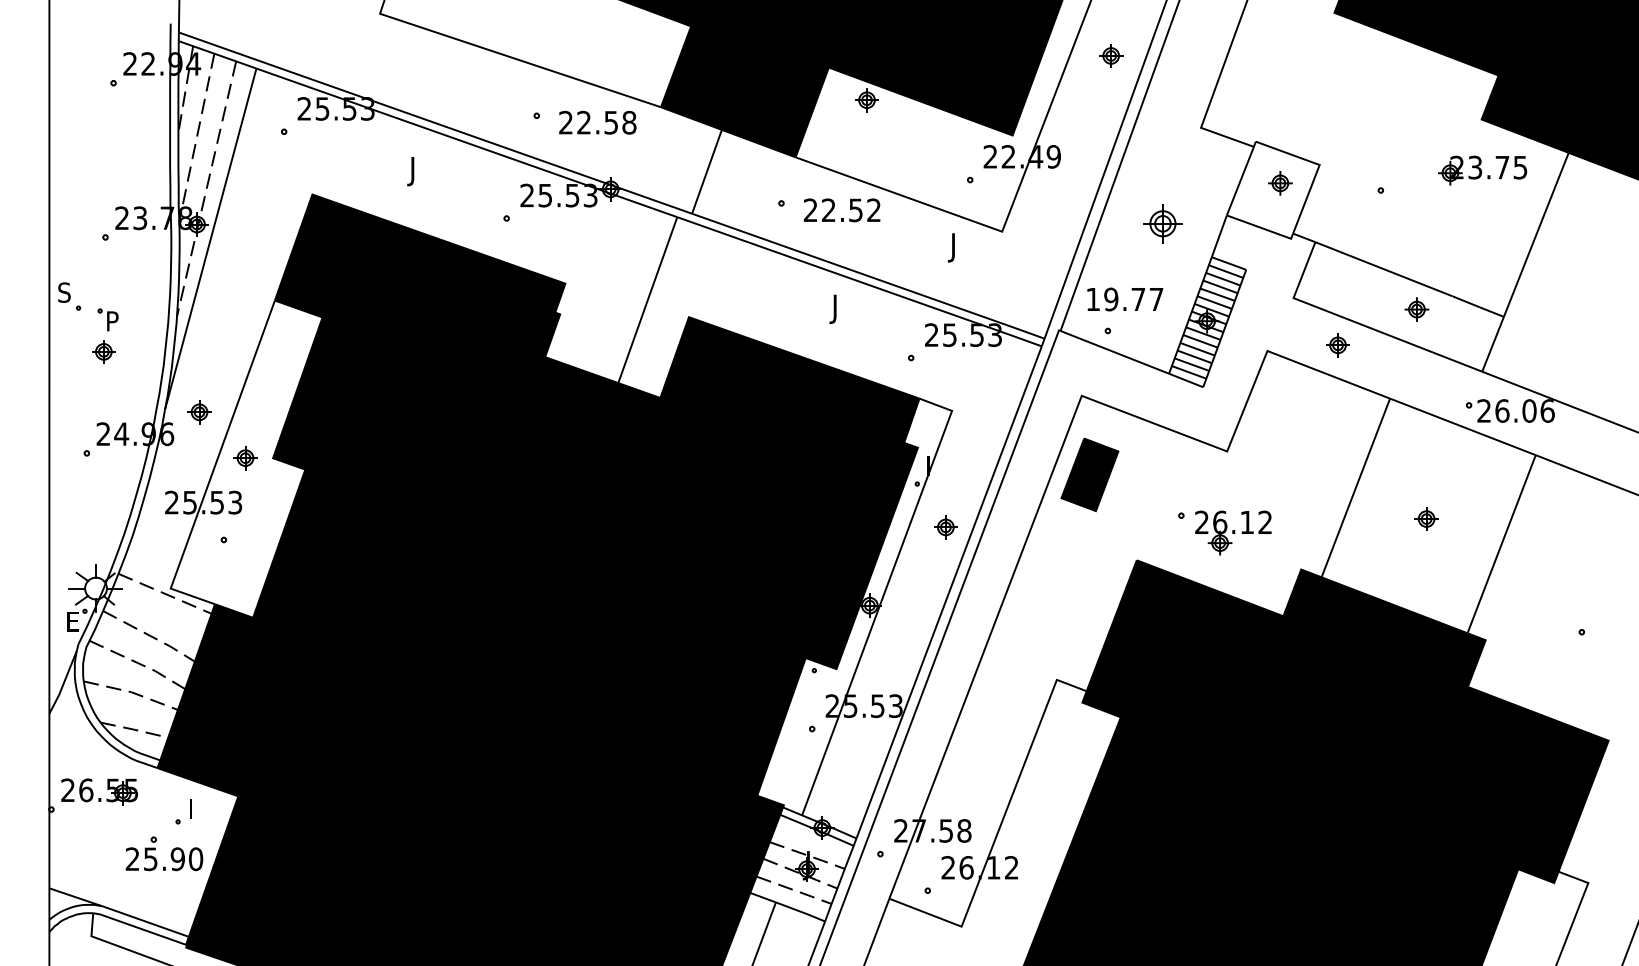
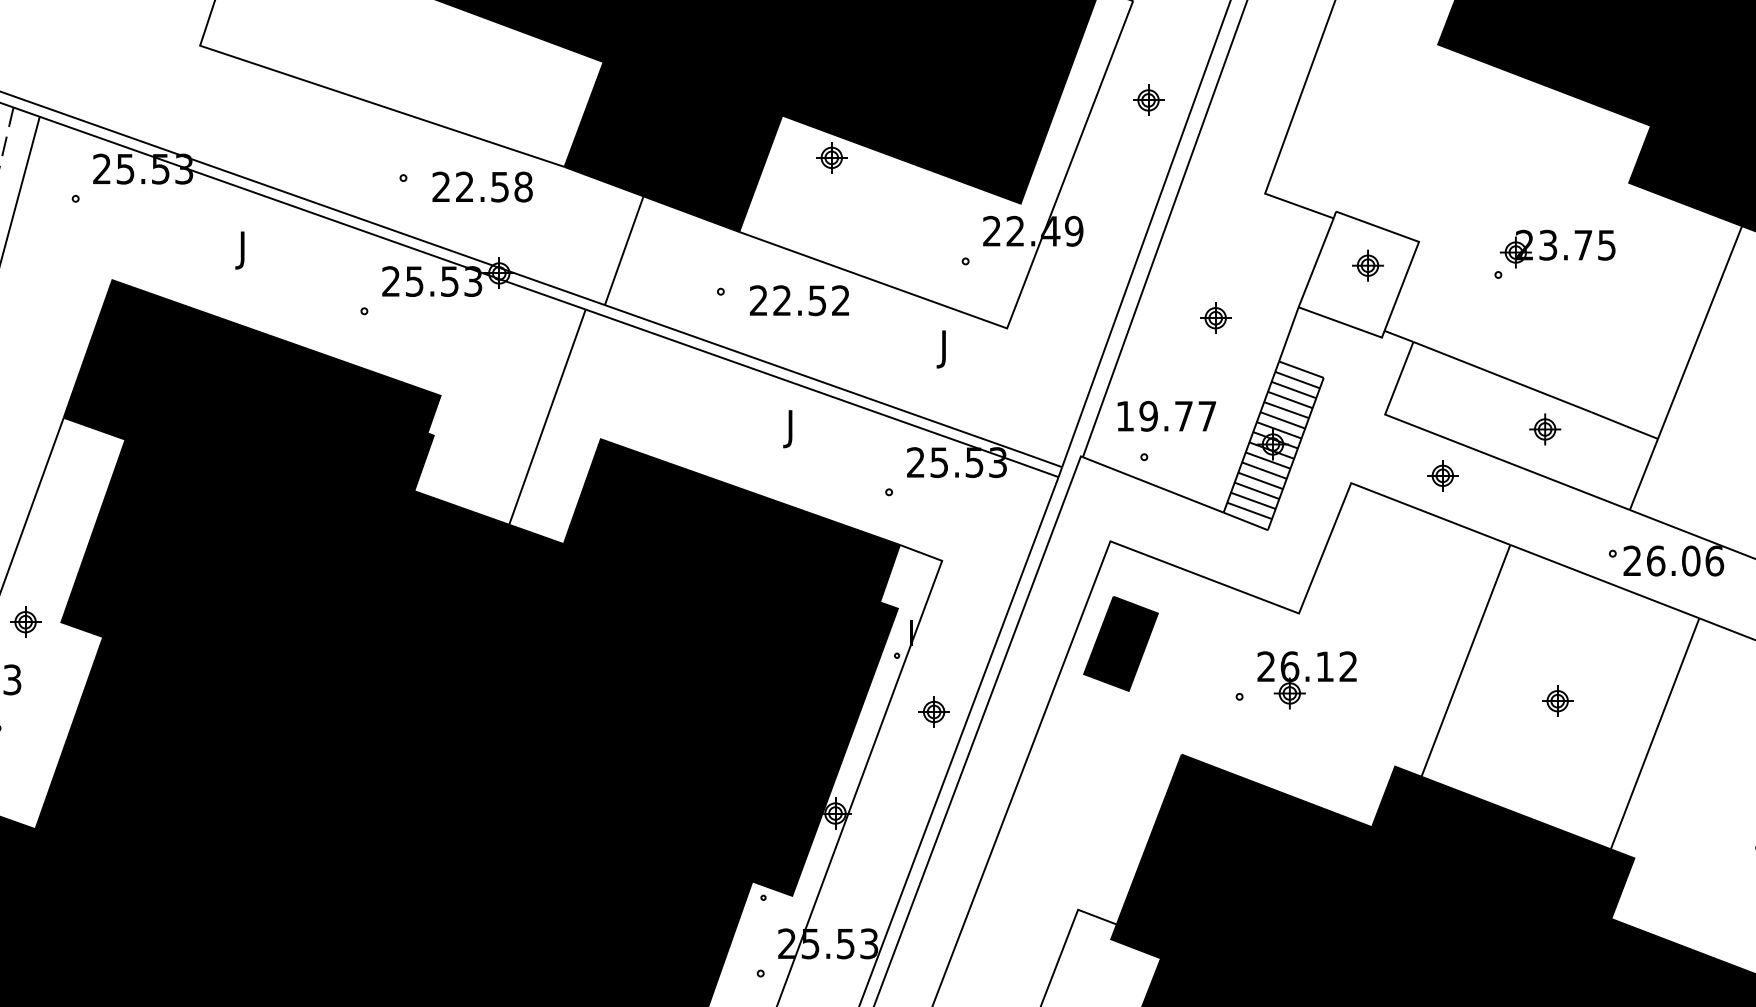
part: (1482, 170) -> (1557, 249), moved
part: (1162, 223) -> (1215, 317), size x0.62
part: (1233, 532) -> (1307, 679), moved

